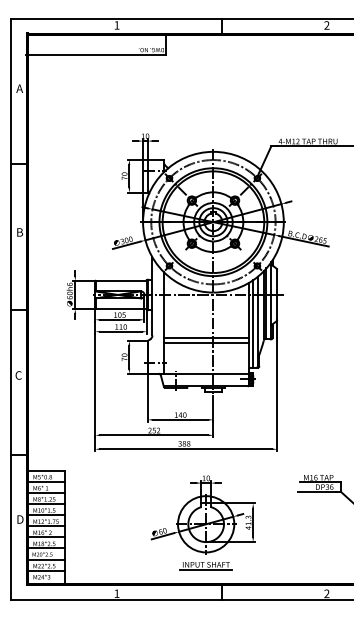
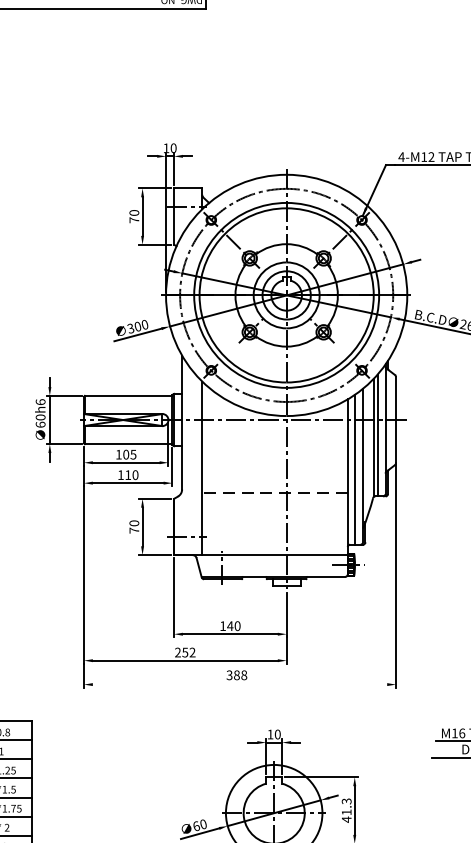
line: (206, 337) -> (274, 493), solid -> dashed
line: (206, 343) -> (274, 503), removed
line: (186, 449) -> (240, 685), removed

